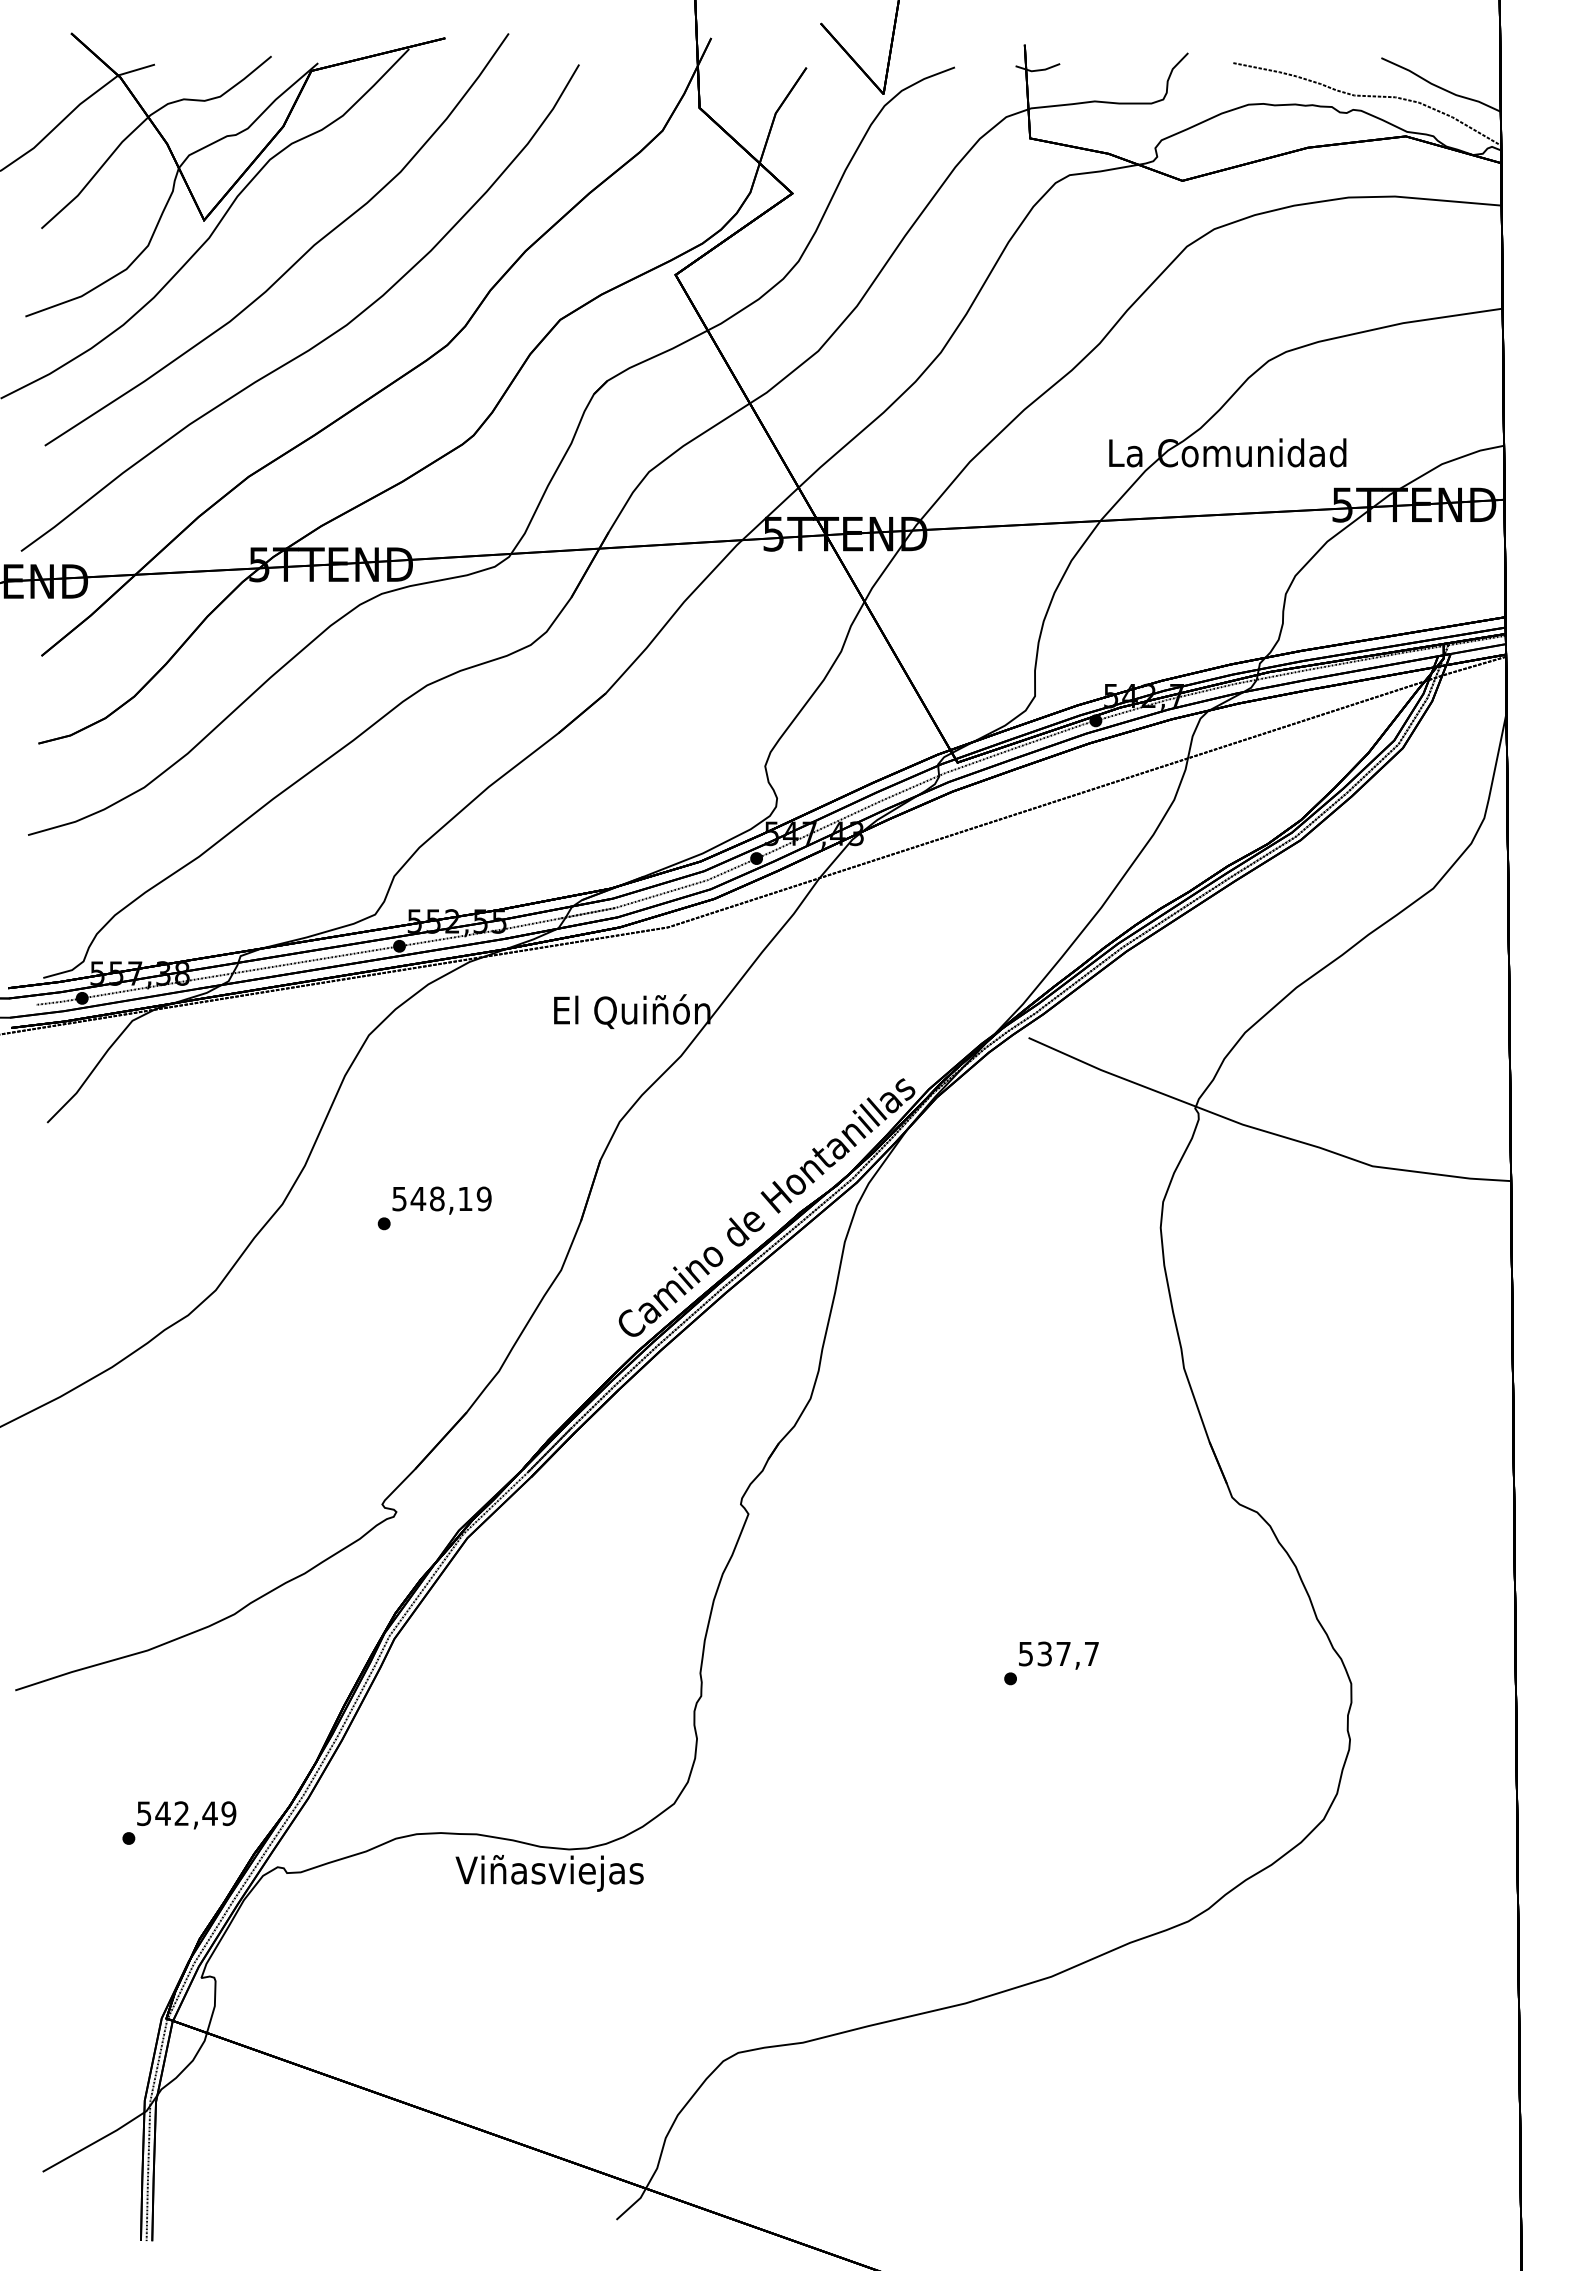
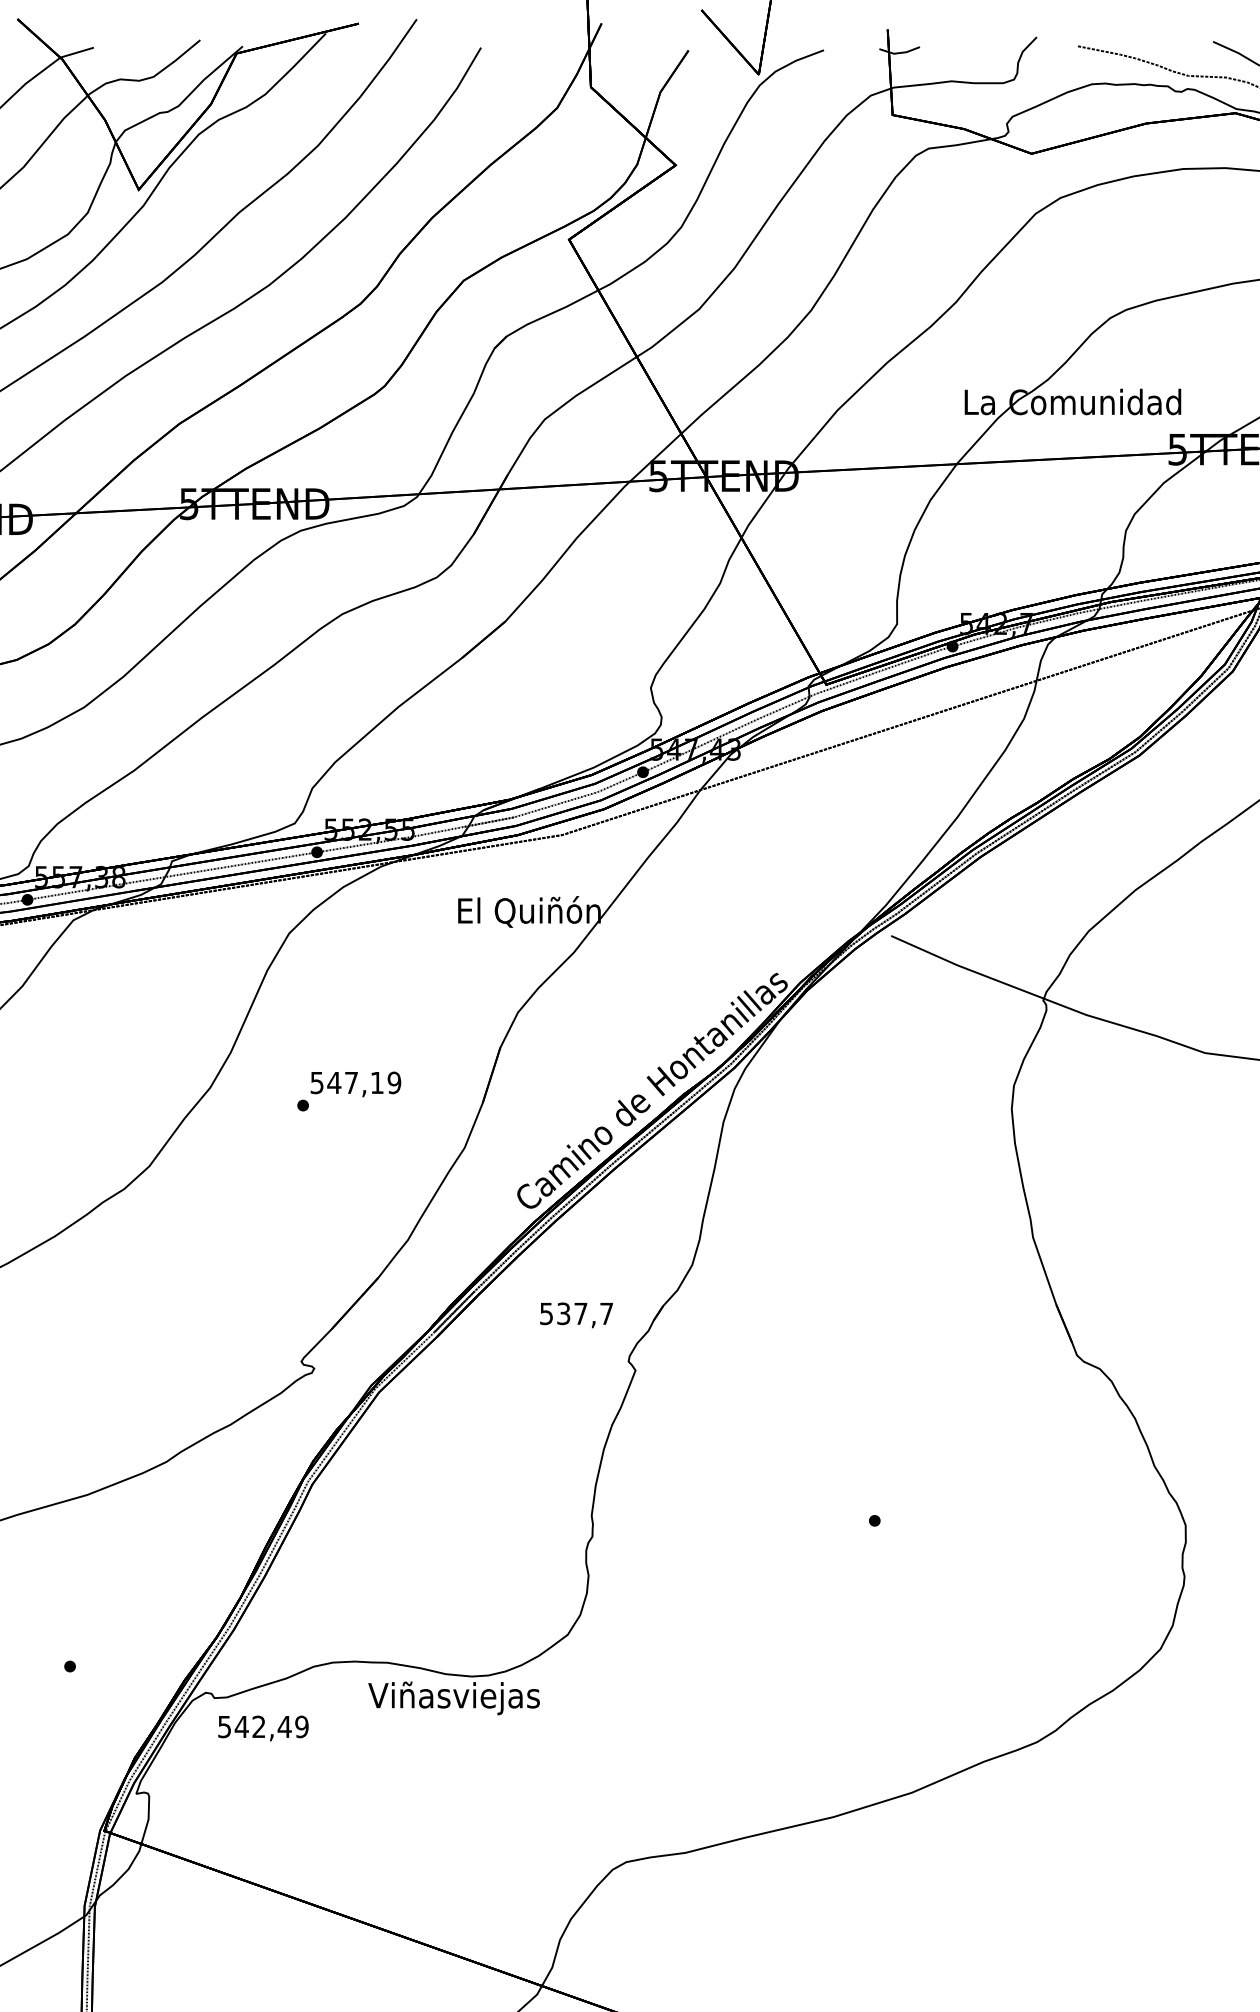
text: (437, 1198) -> (351, 1082), 548,19 -> 547,19
text: (1058, 1655) -> (576, 1315), moved
text: (186, 1815) -> (263, 1728), moved

